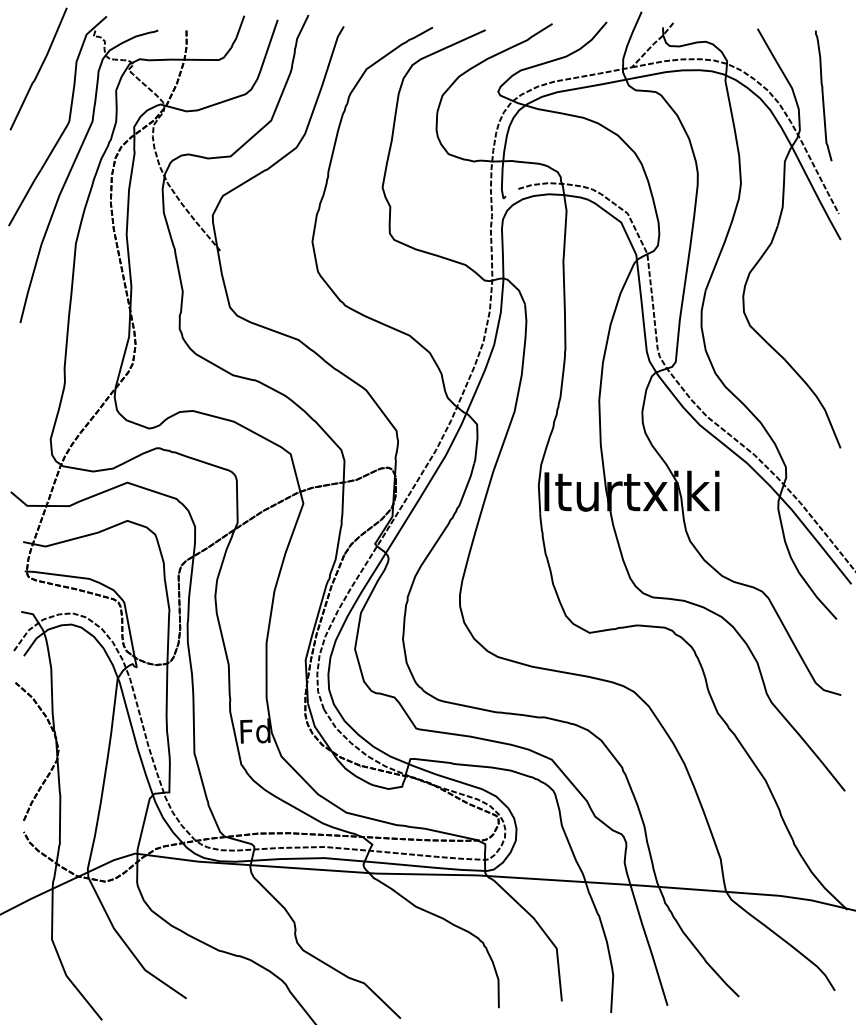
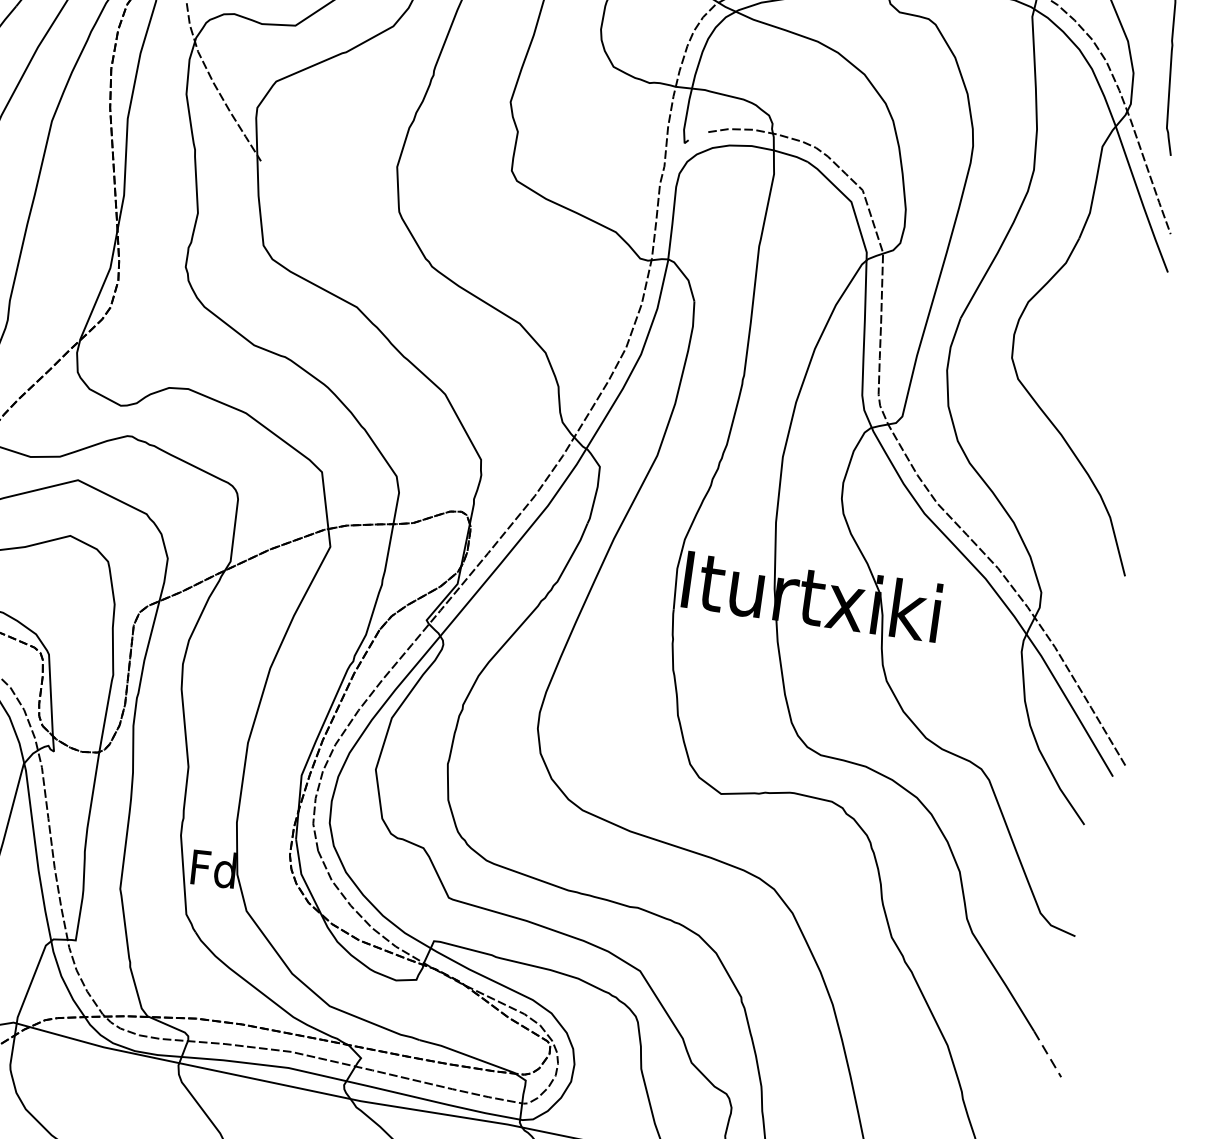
line: (834, 777) -> (1048, 1054), solid -> dashed

